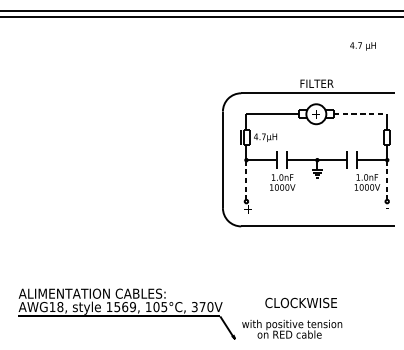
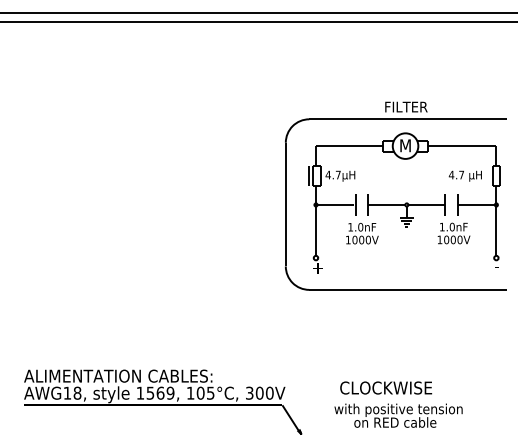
text: (362, 45) -> (464, 175), moved
text: (316, 113) -> (405, 145), + -> M
line: (360, 114) -> (462, 146), dashed -> solid
line: (246, 180) -> (316, 230), dashed -> solid
line: (387, 180) -> (496, 230), dashed -> solid
text: (367, 182) -> (453, 233), moved
text: (202, 306) -> (259, 392), 370V -> 300V
text: (292, 329) -> (398, 415), moved

